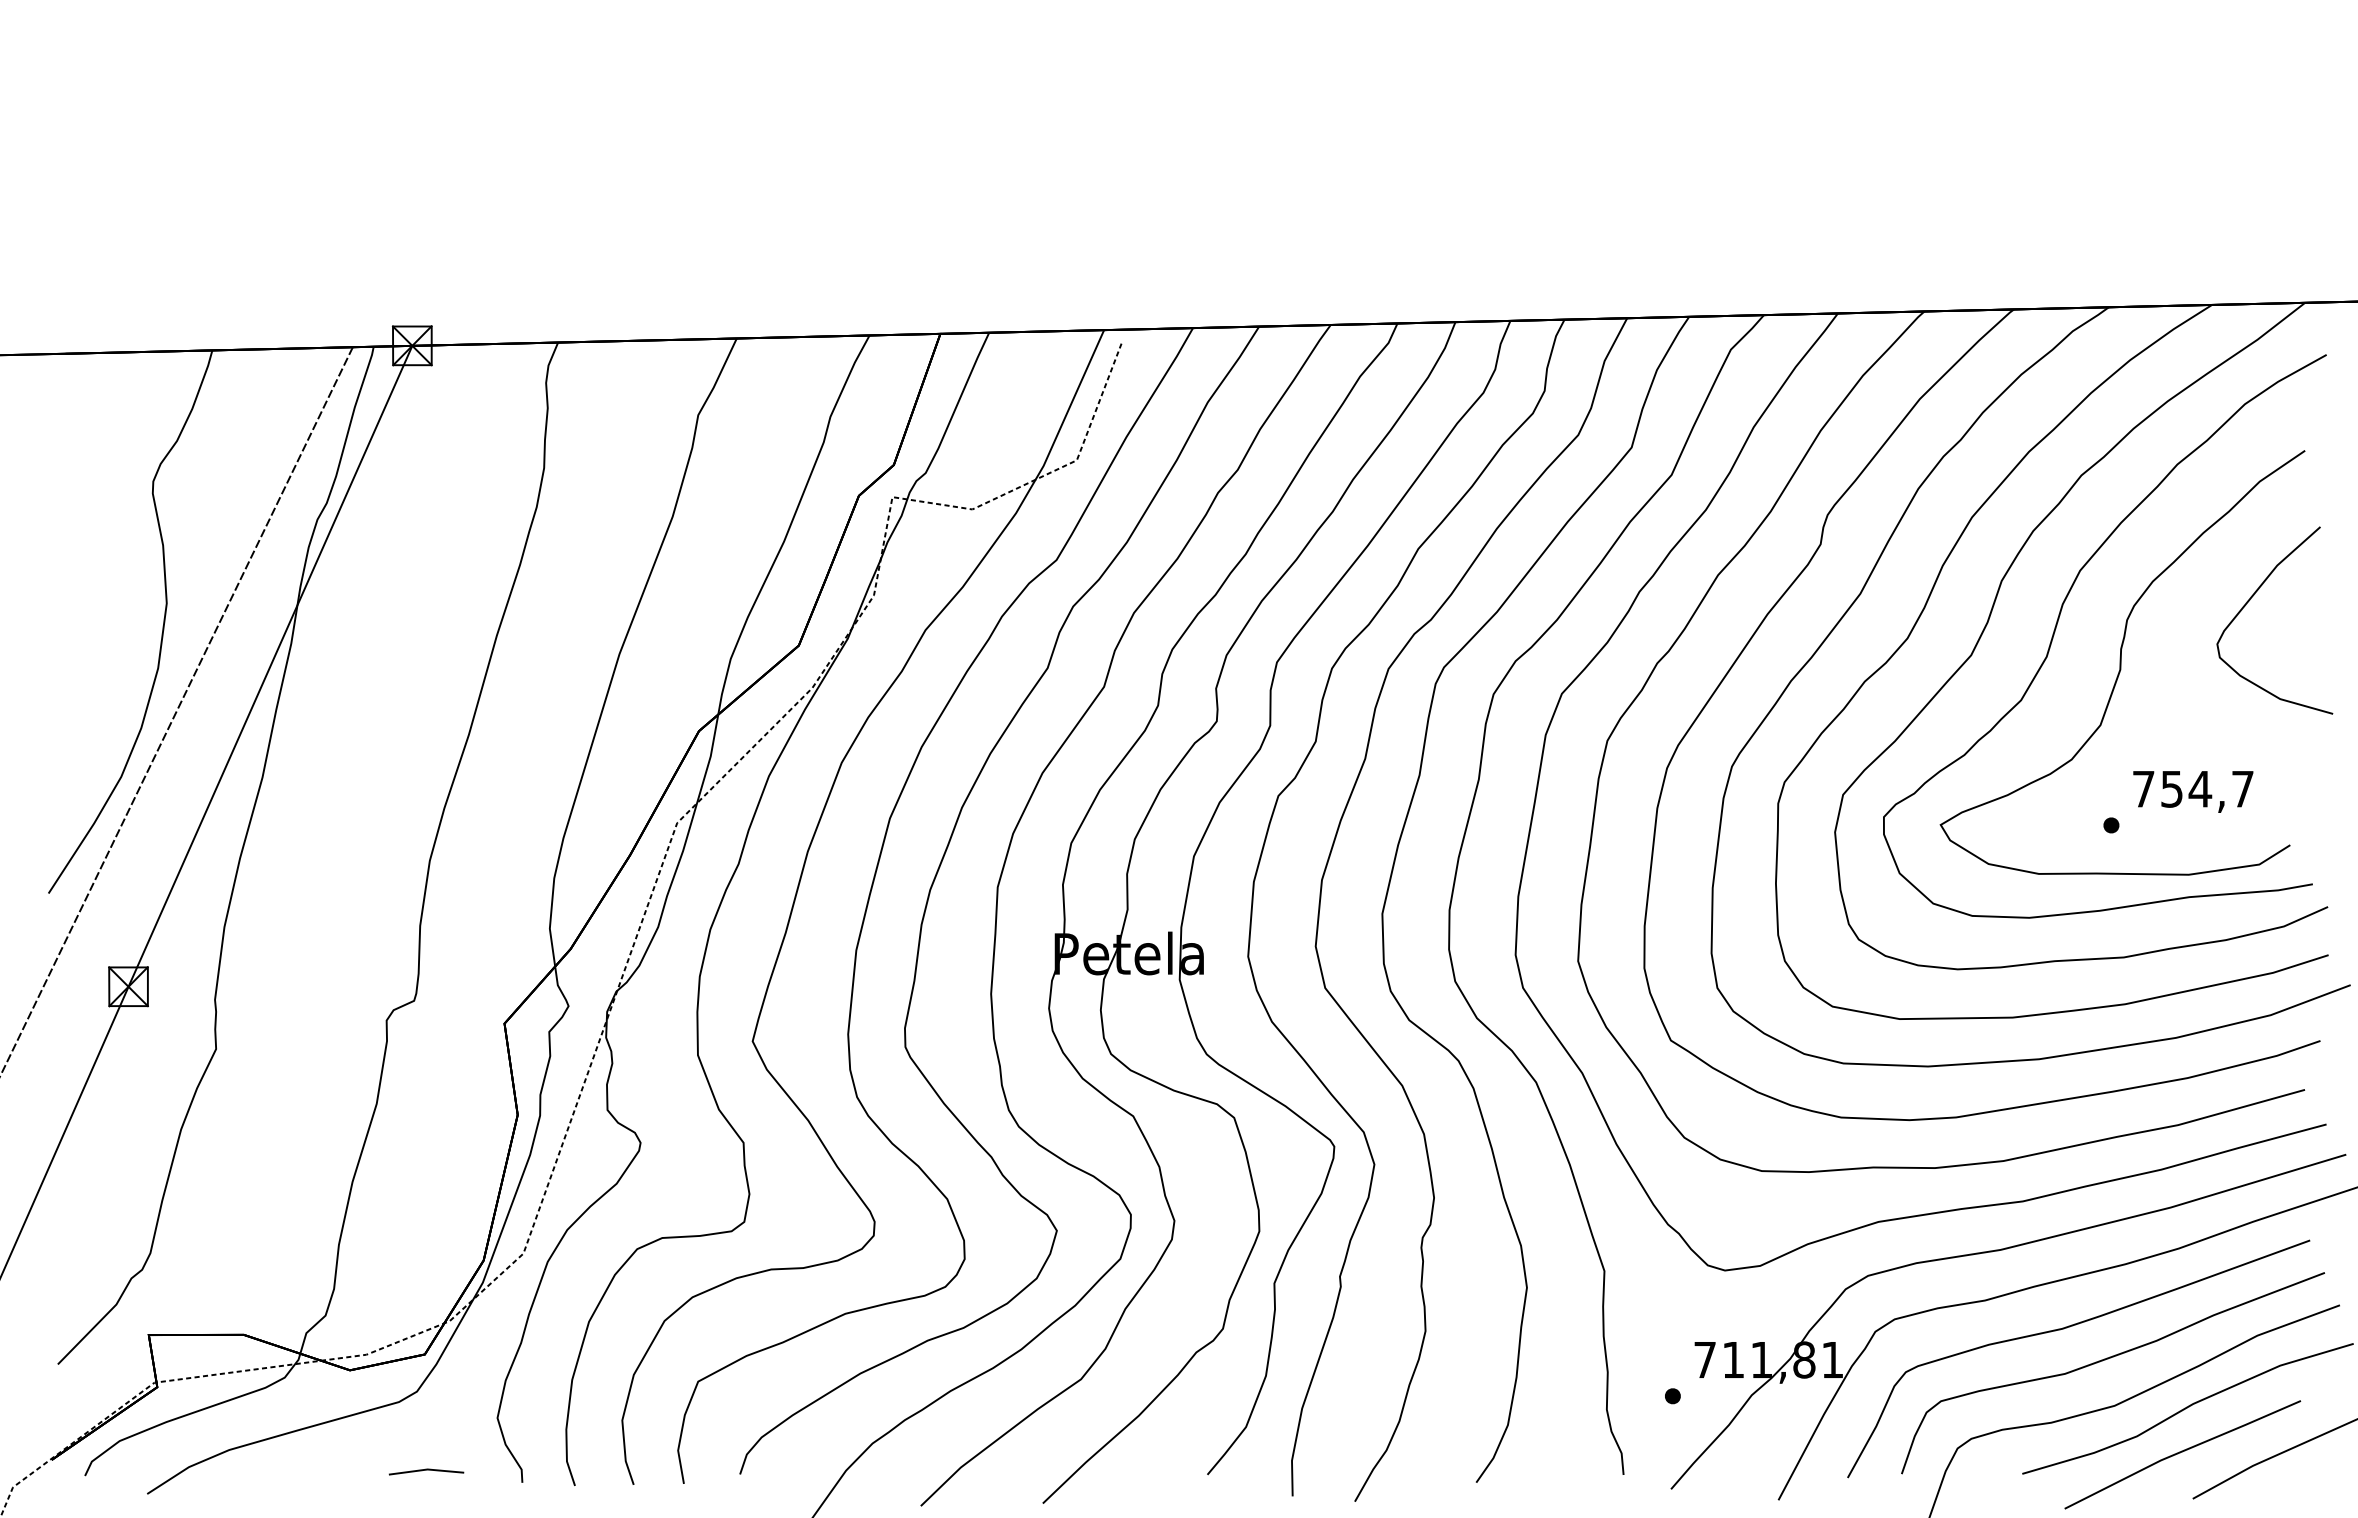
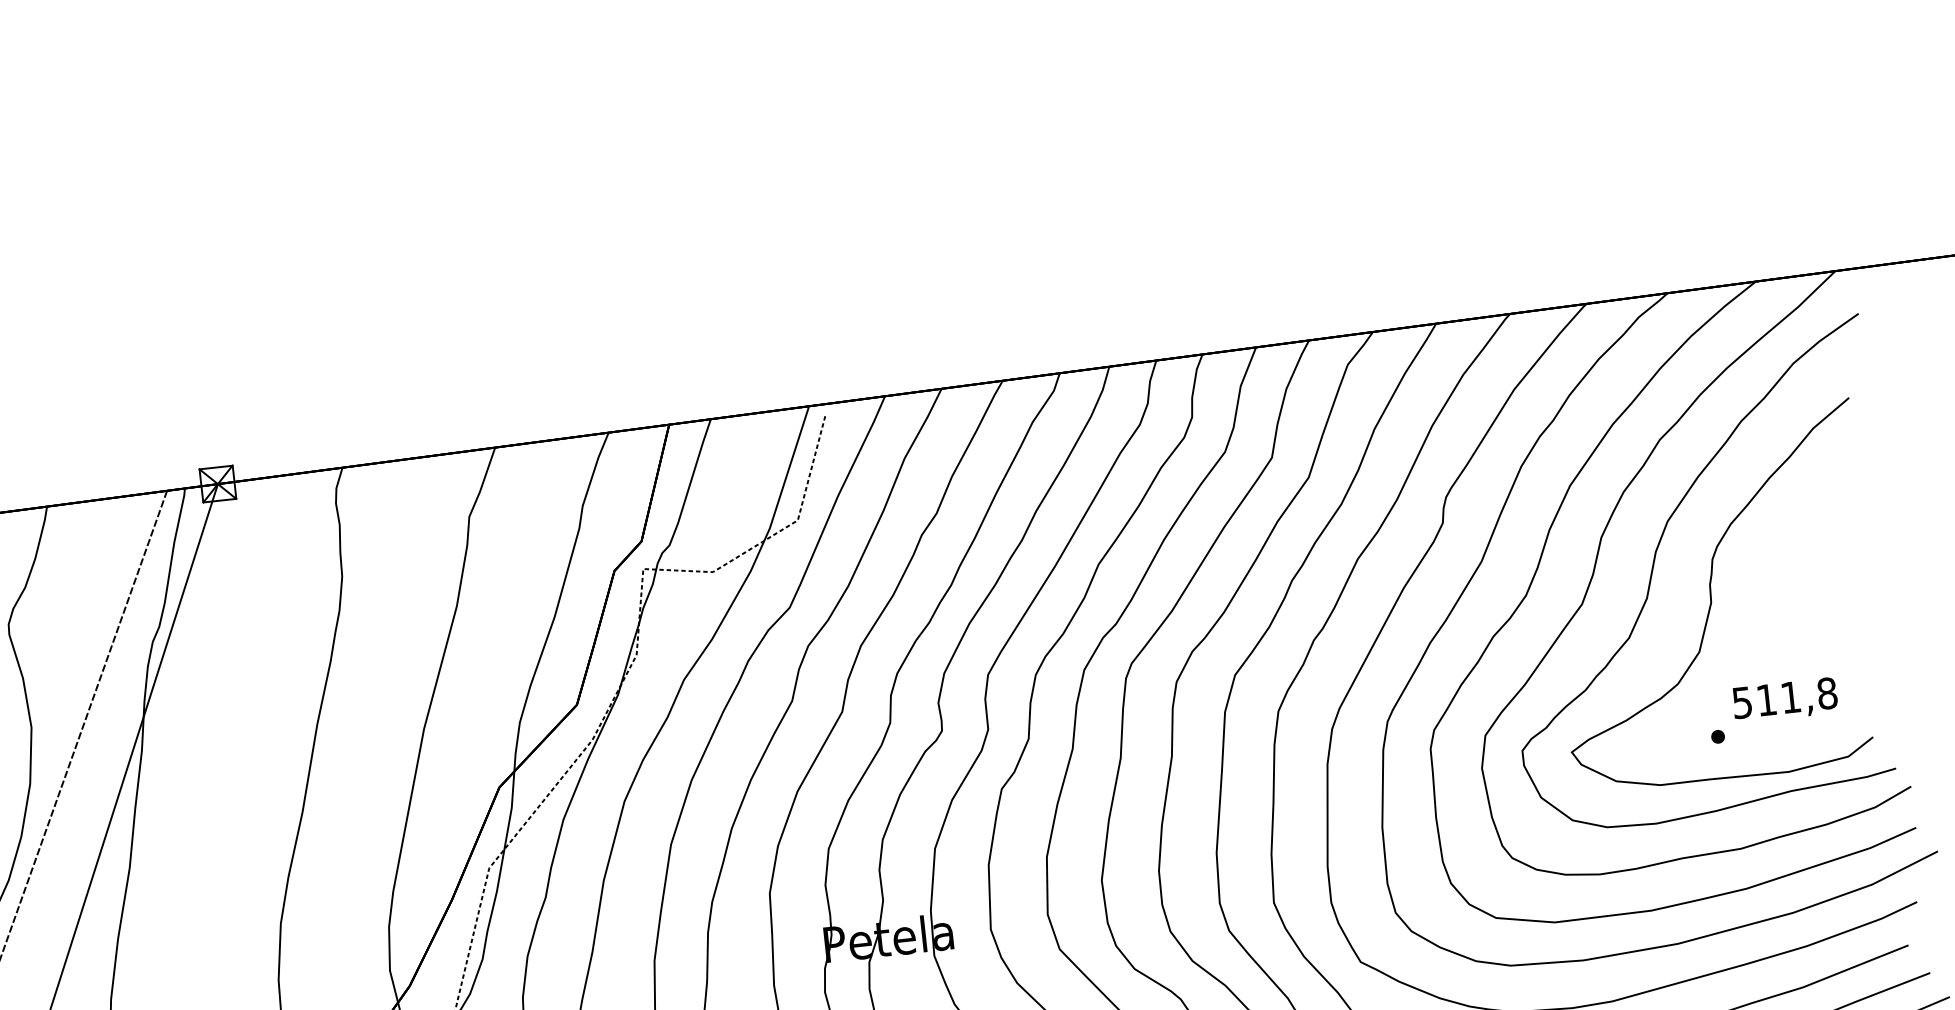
curve: (2250, 600) -> (1816, 531), removed
text: (2193, 788) -> (1784, 697), 754,7 -> 511,8

